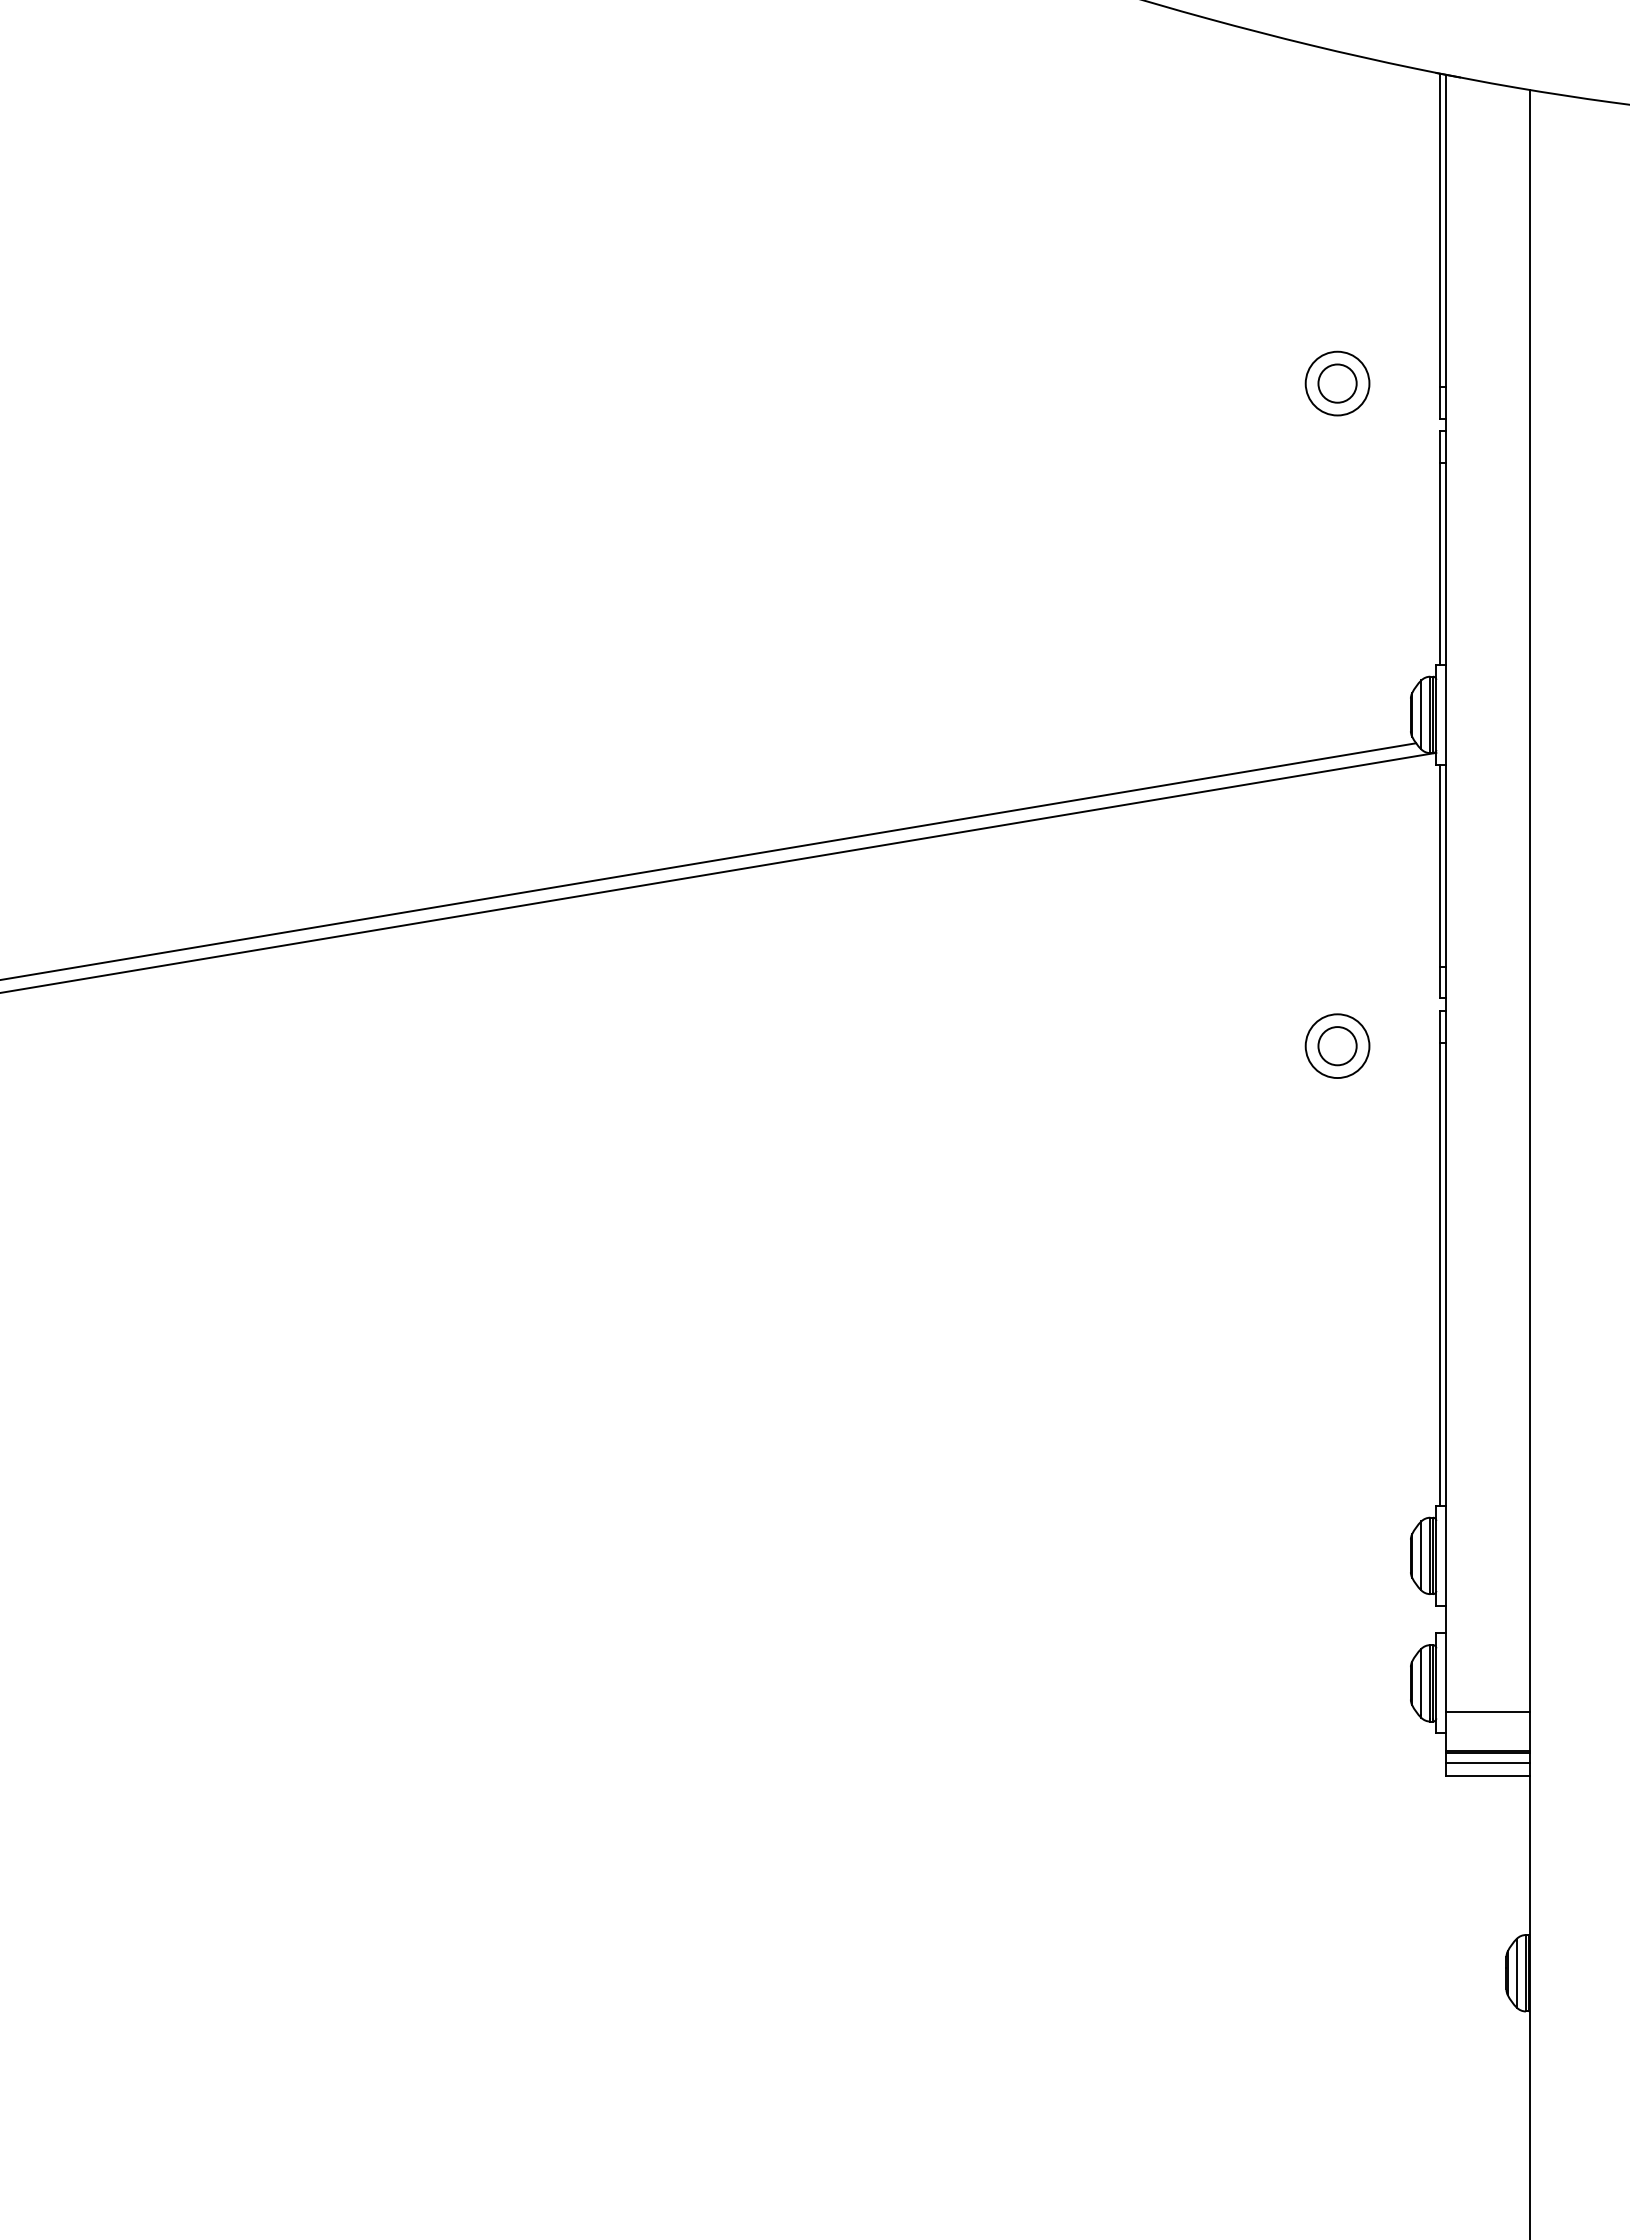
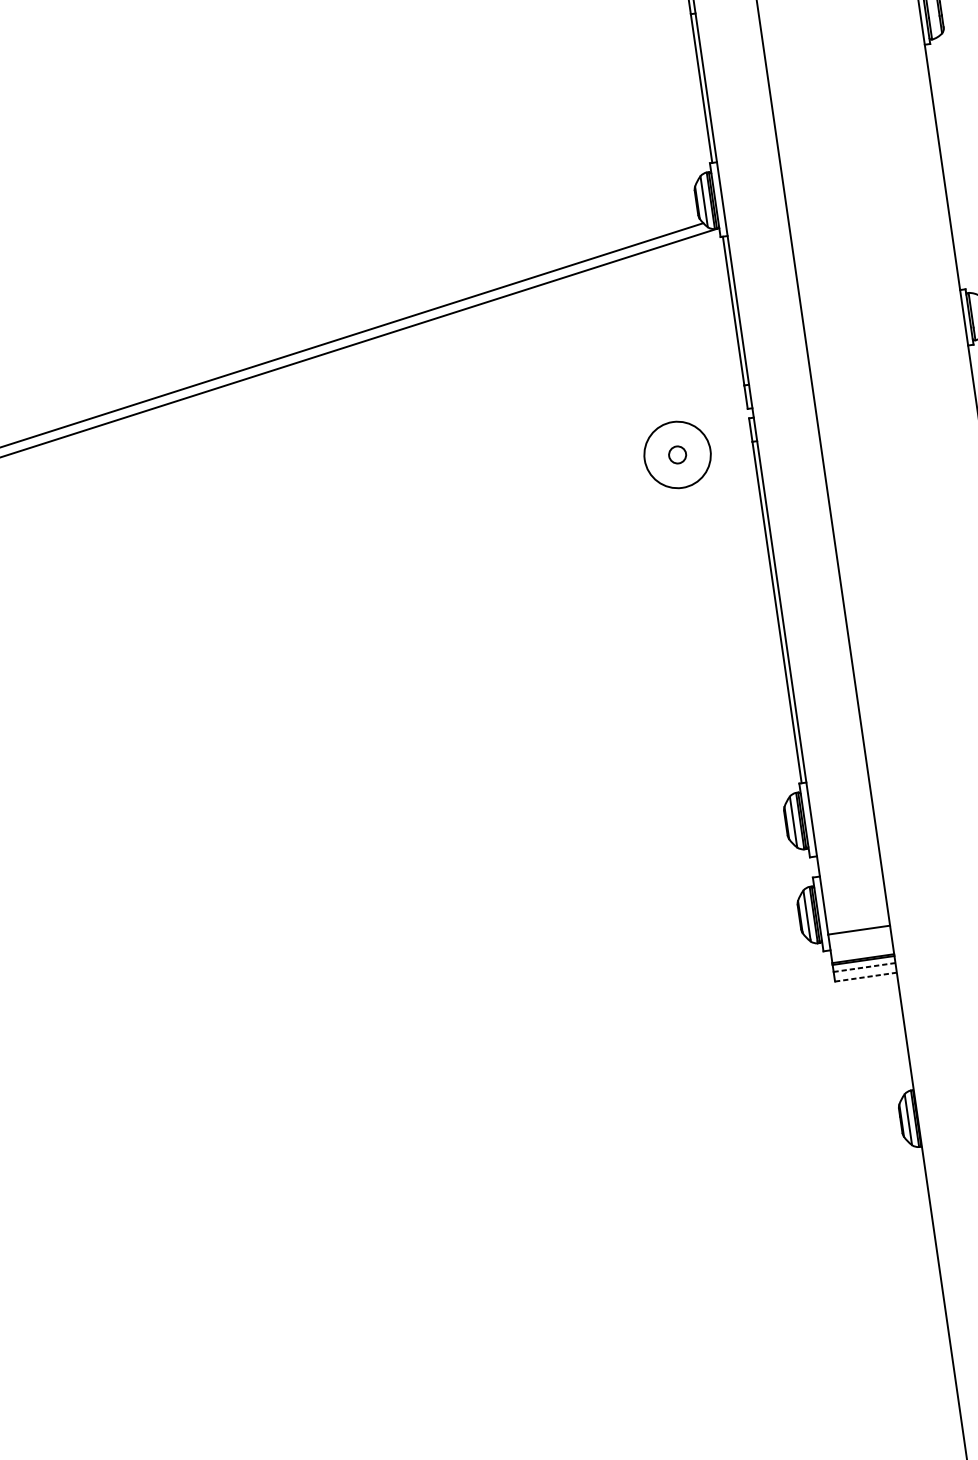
circle: (1337, 1046) -> (677, 455), size x0.6
circle: (1337, 1046) -> (677, 455), size x1.4
line: (1487, 1762) -> (864, 967), solid -> dashed
line: (1487, 1775) -> (865, 976), solid -> dashed

